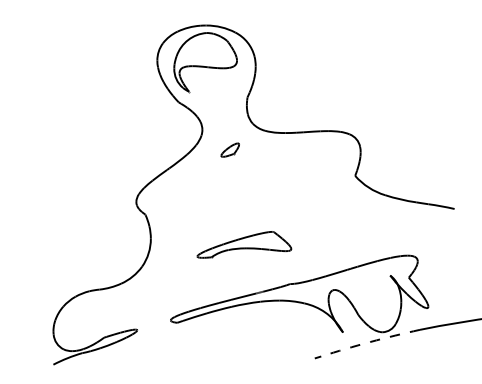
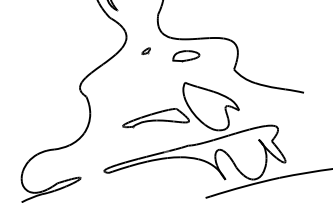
part: (230, 149) -> (146, 50), size x0.62
part: (287, 156) -> (186, 55), added
part: (322, 228) -> (211, 106), added
arc: (370, 342) -> (244, 186), dashed -> solid

